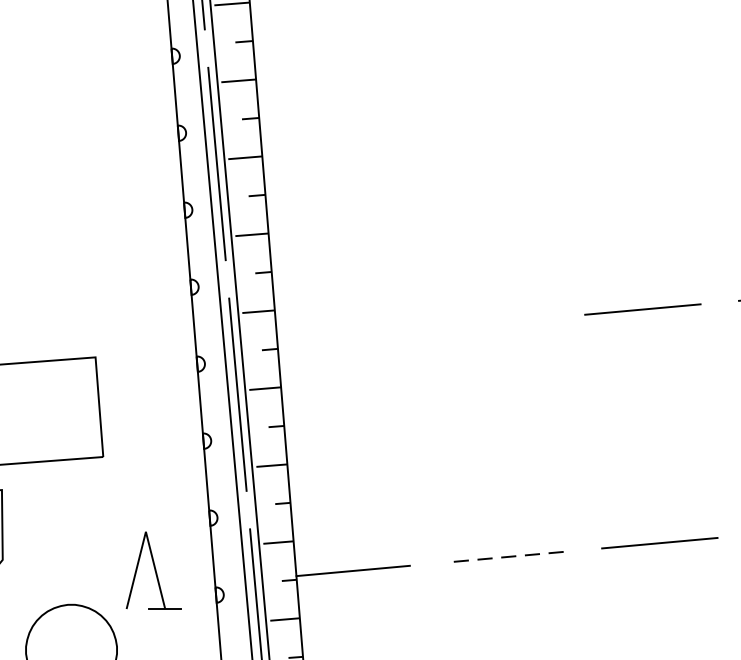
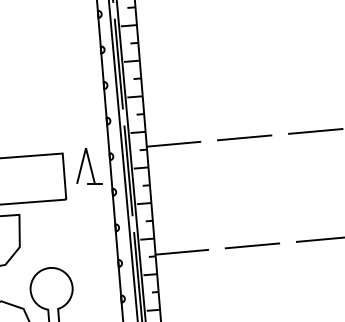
line: (488, 322) -> (244, 137), added
line: (335, 335) -> (173, 143), added
line: (506, 556) -> (252, 245), dashed -> solid
part: (153, 571) -> (89, 166), moved

